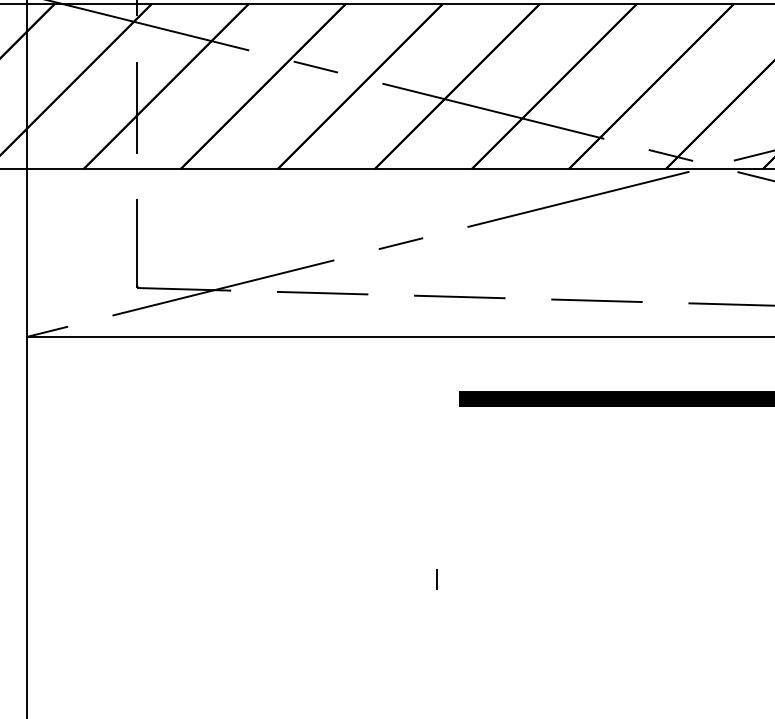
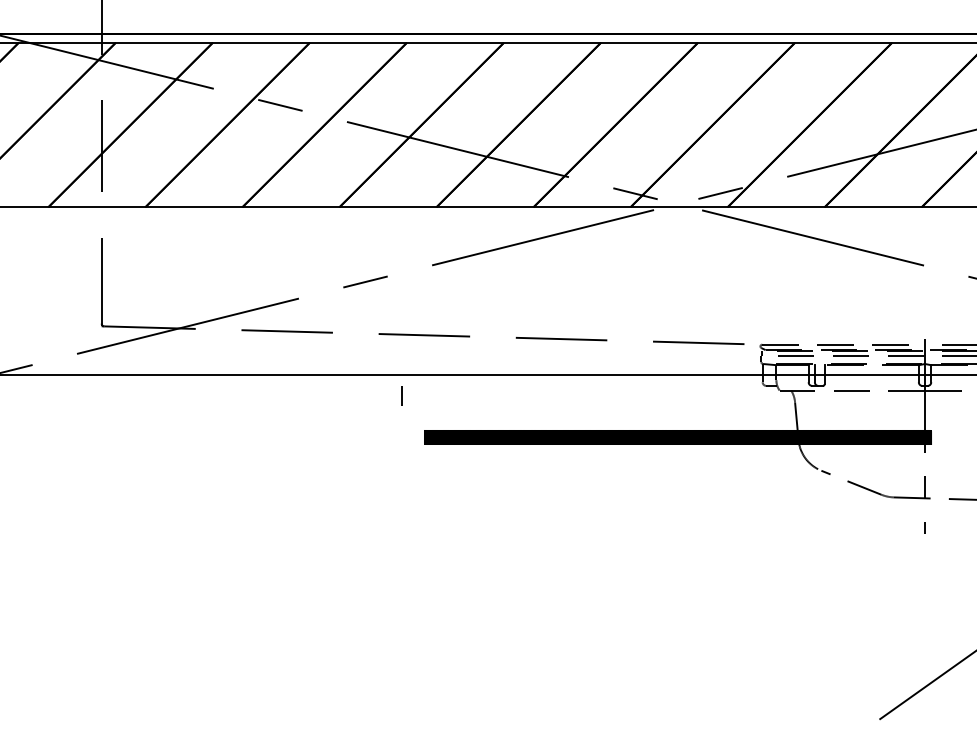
line: (436, 579) -> (401, 395), moved

